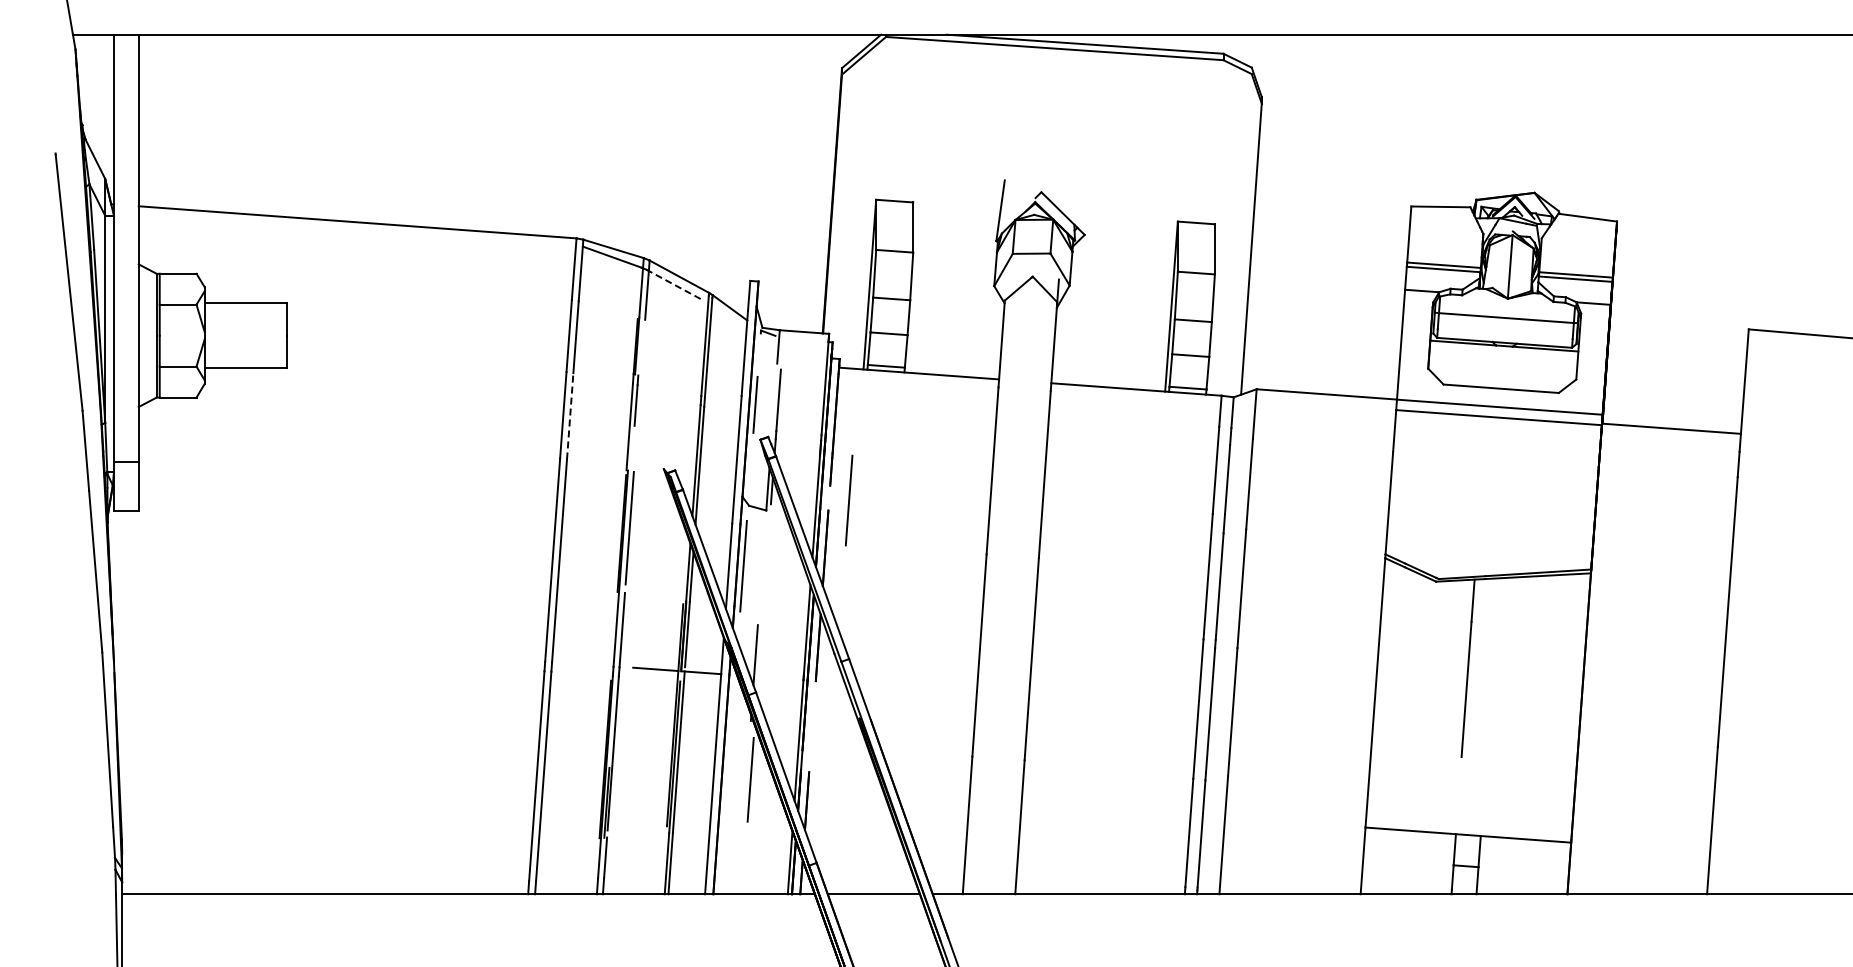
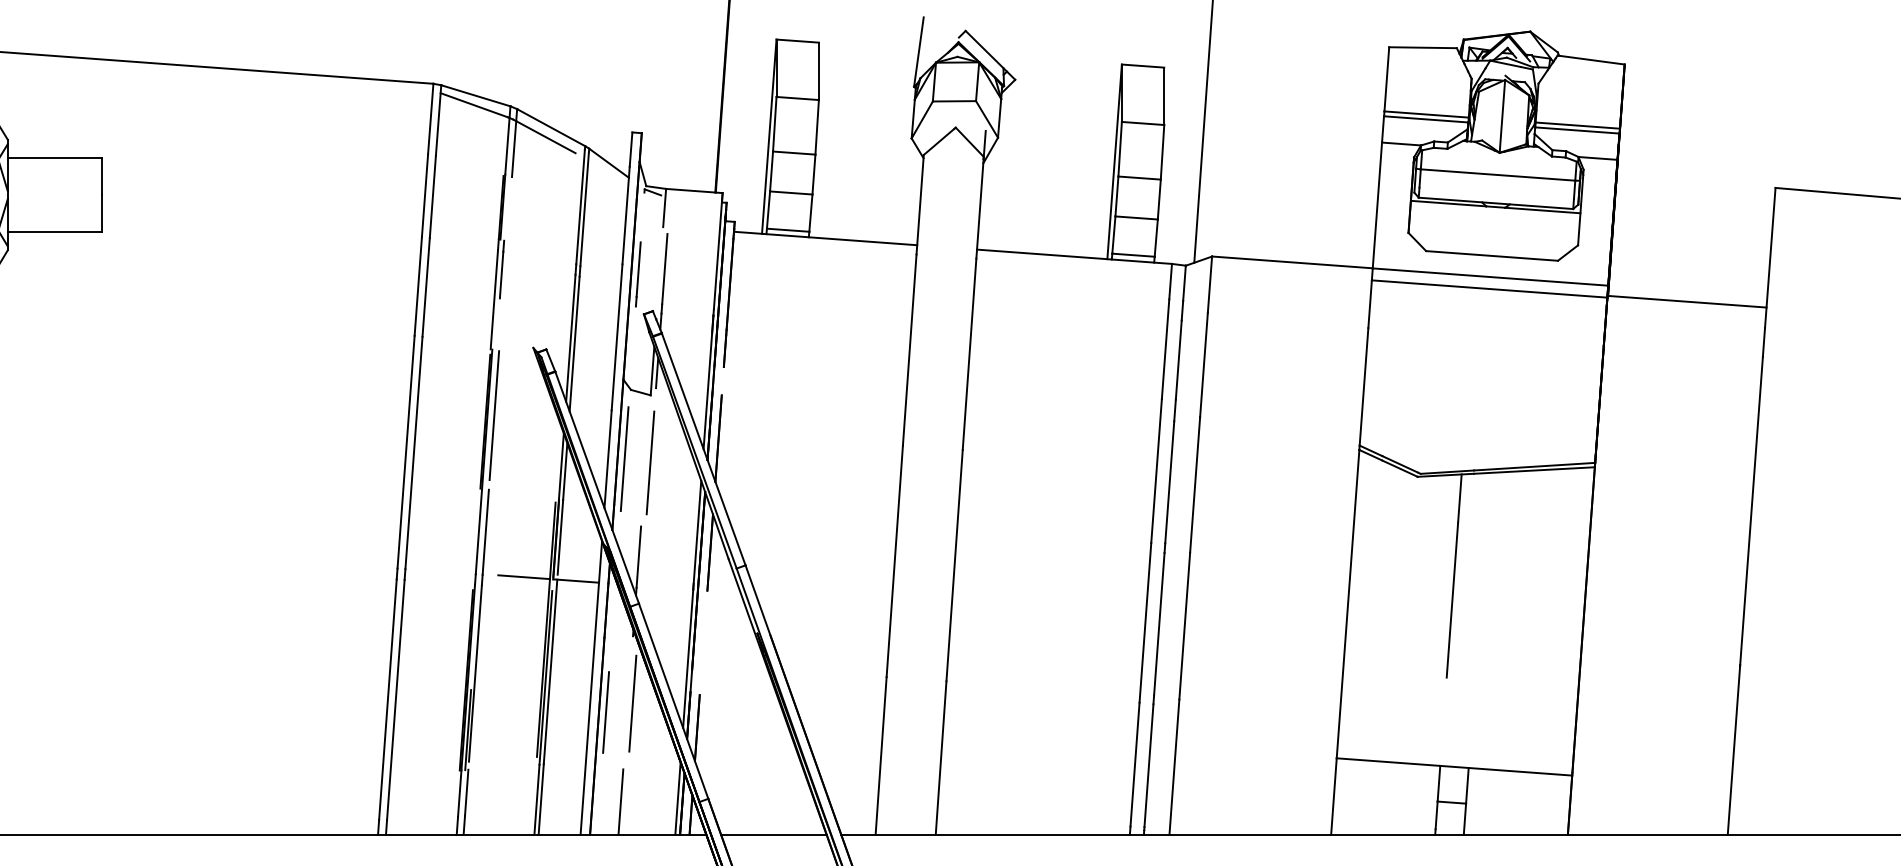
line: (673, 284) -> (544, 136), dashed -> solid
line: (570, 415) -> (426, 286), dashed -> solid
line: (848, 500) -> (649, 462), moved
line: (726, 787) -> (605, 712), added
line: (740, 865) -> (621, 801), added

